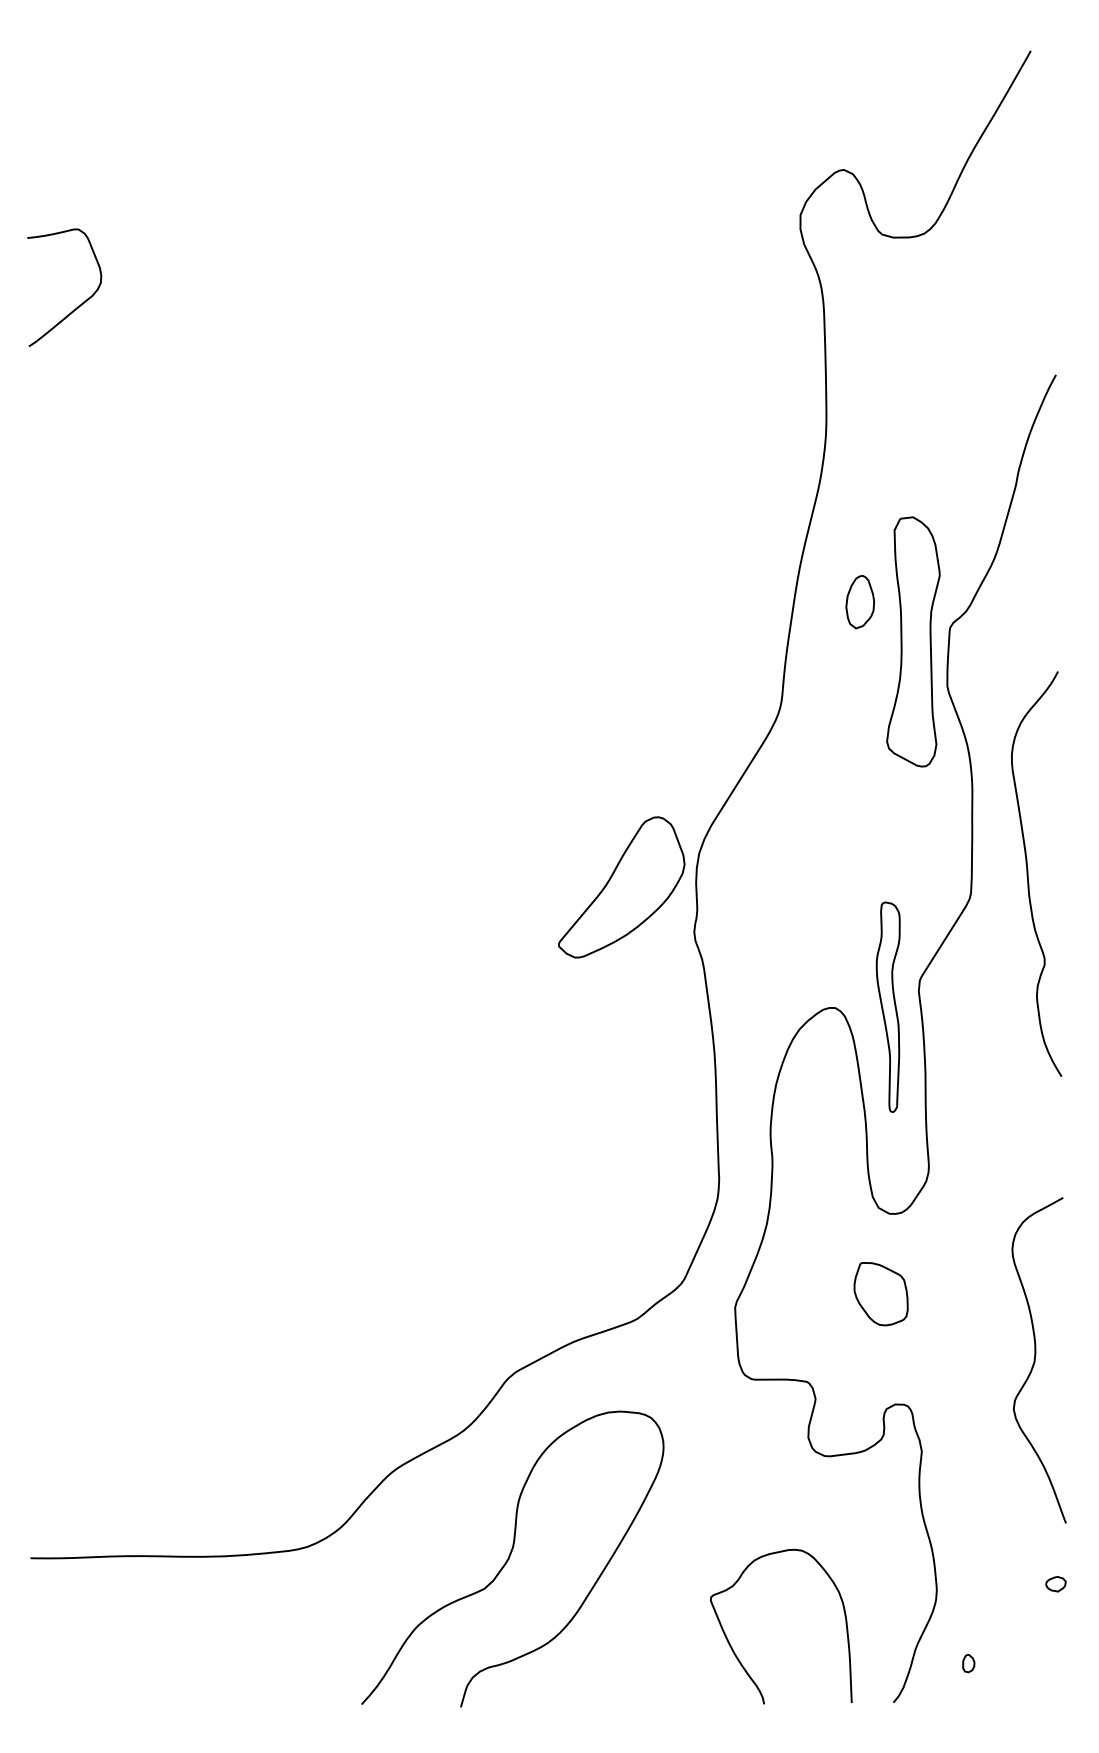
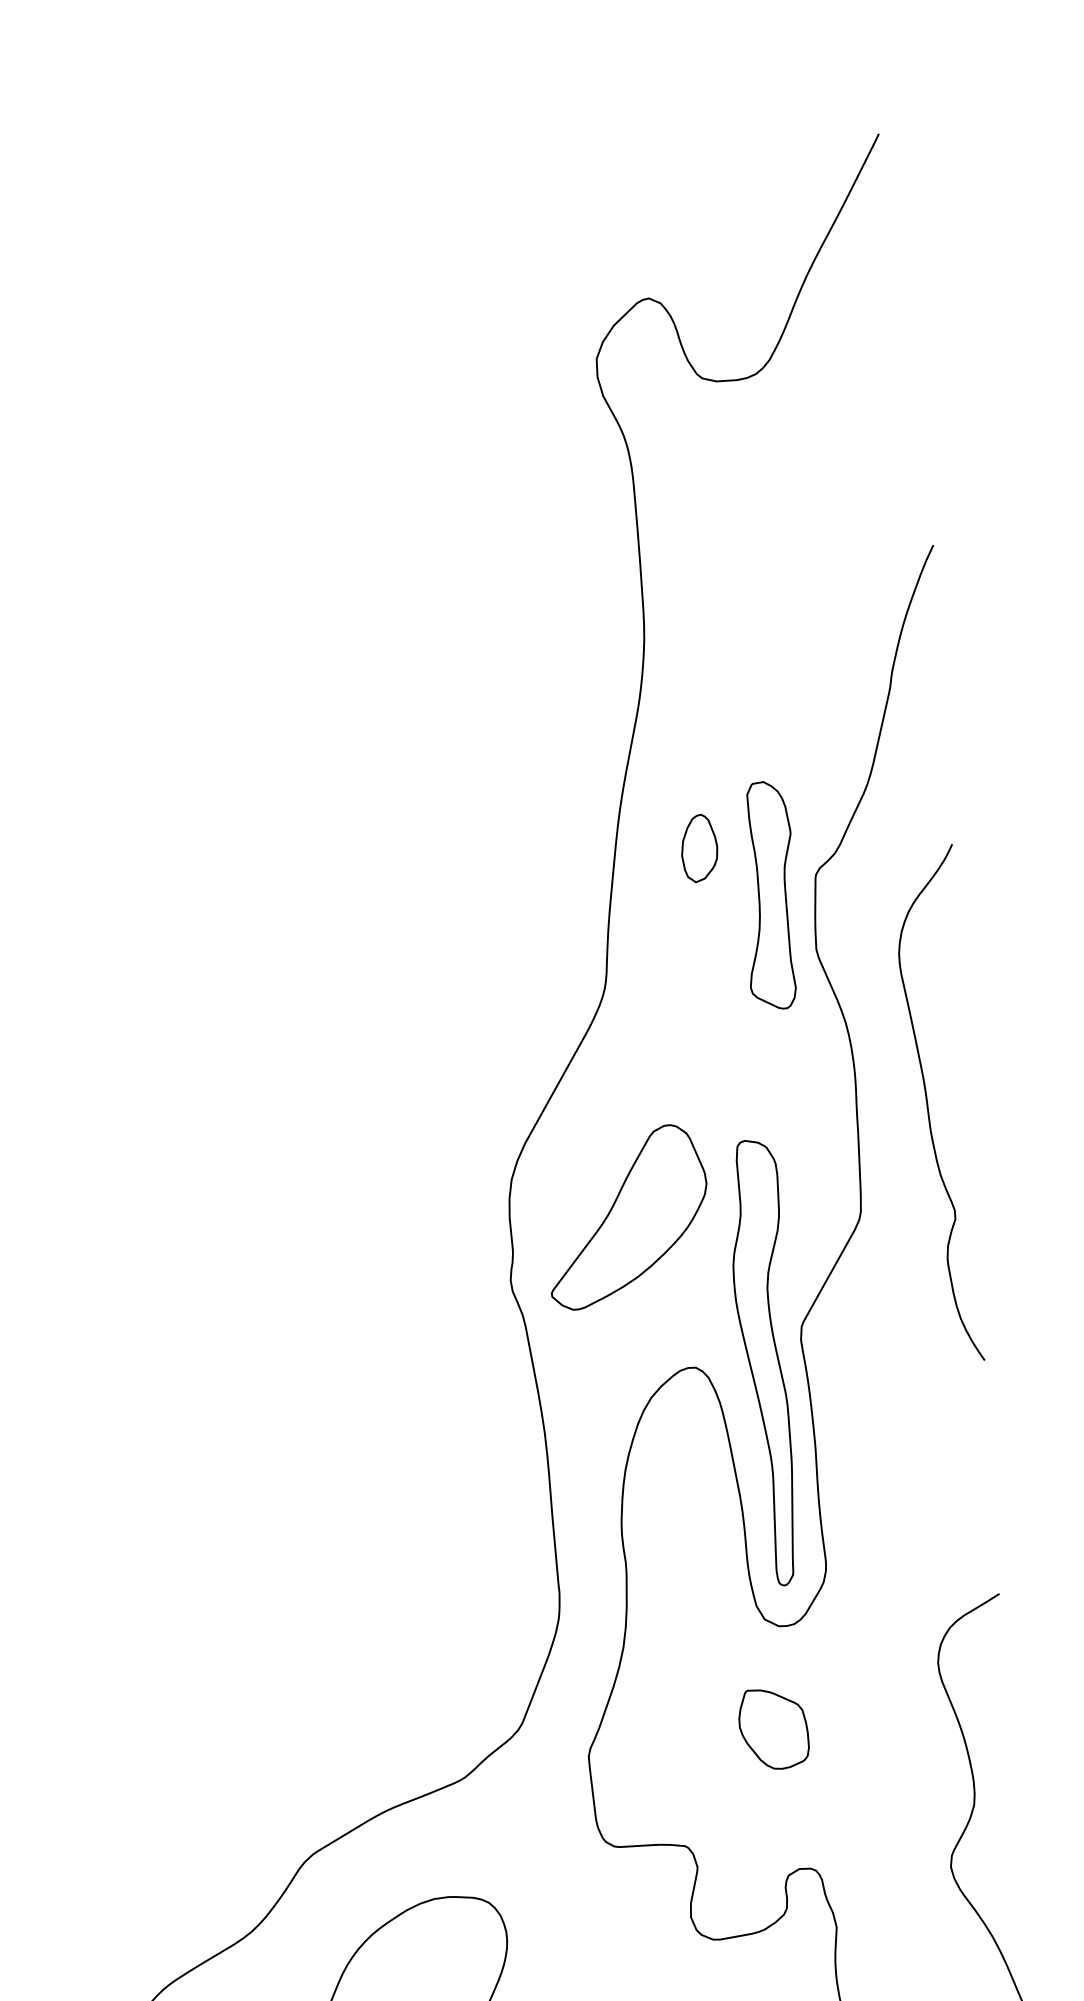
part: (912, 641) -> (768, 895), size x0.71
curve: (1028, 873) -> (928, 1103), moved
part: (621, 887) -> (627, 1217), moved
part: (888, 1006) -> (763, 1362), size x1.67

